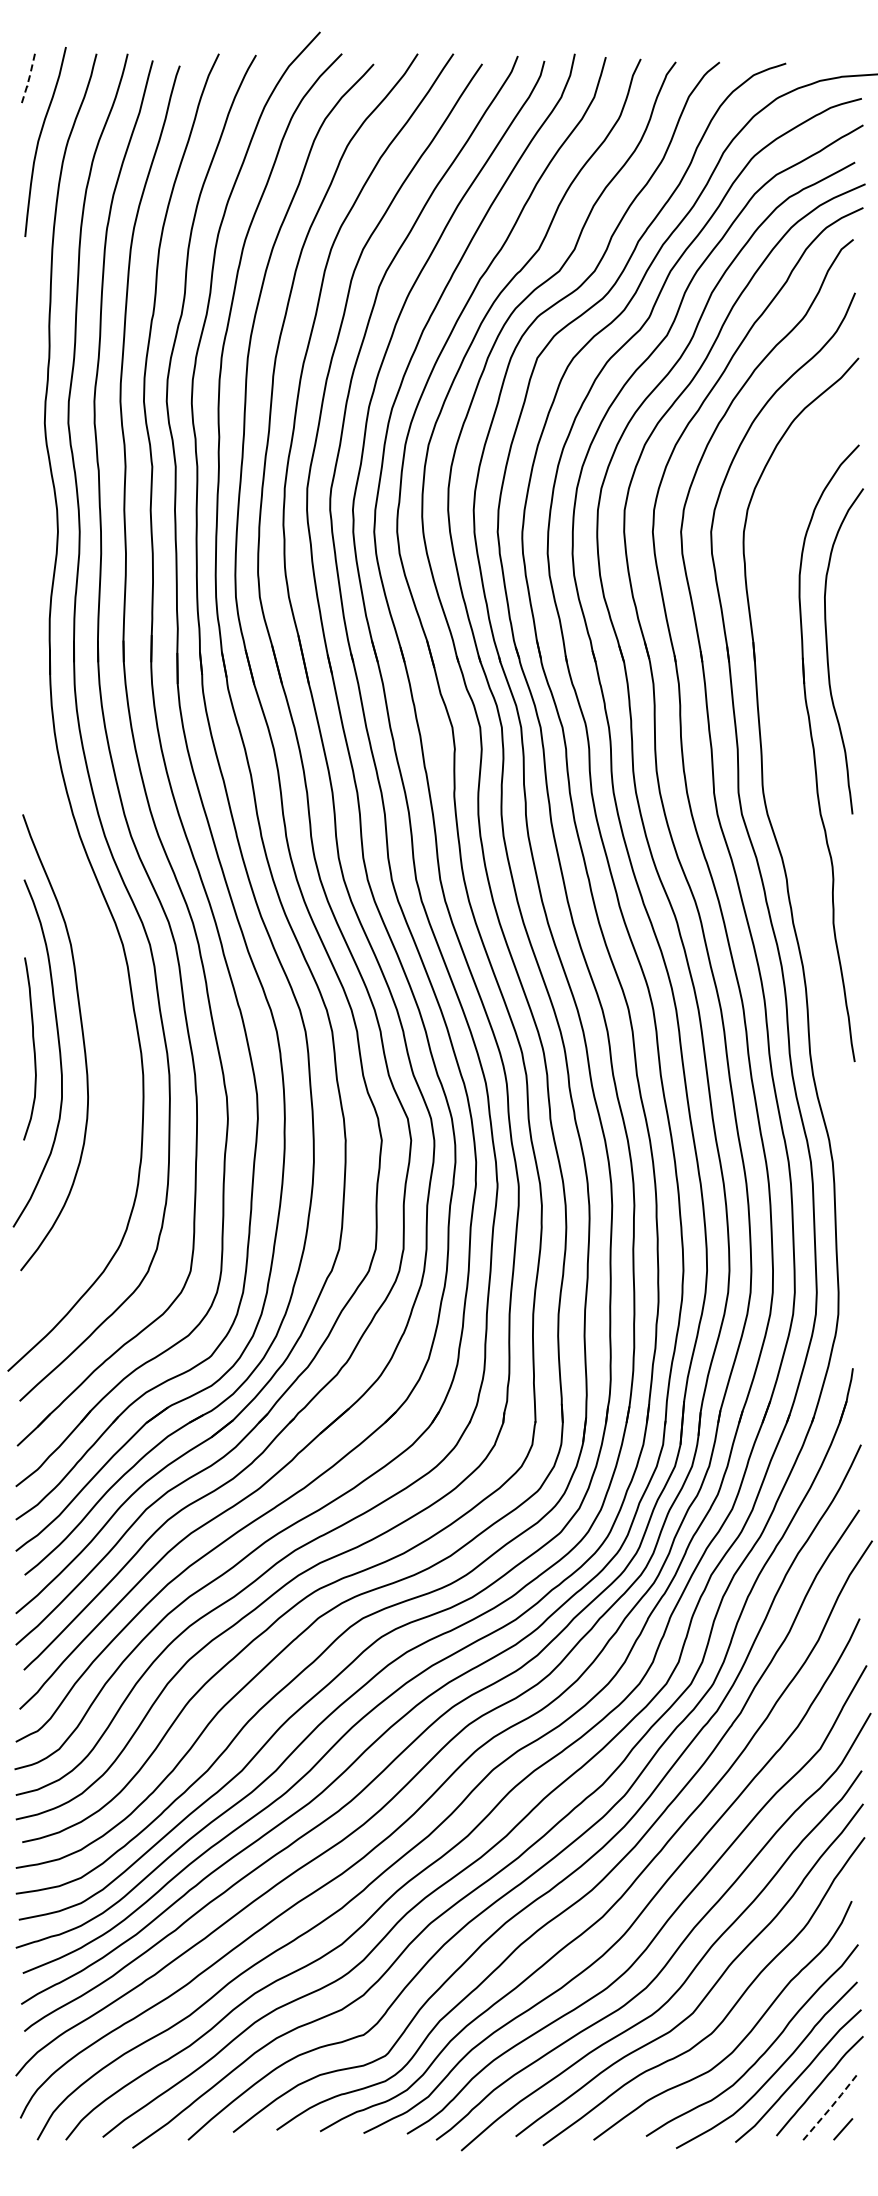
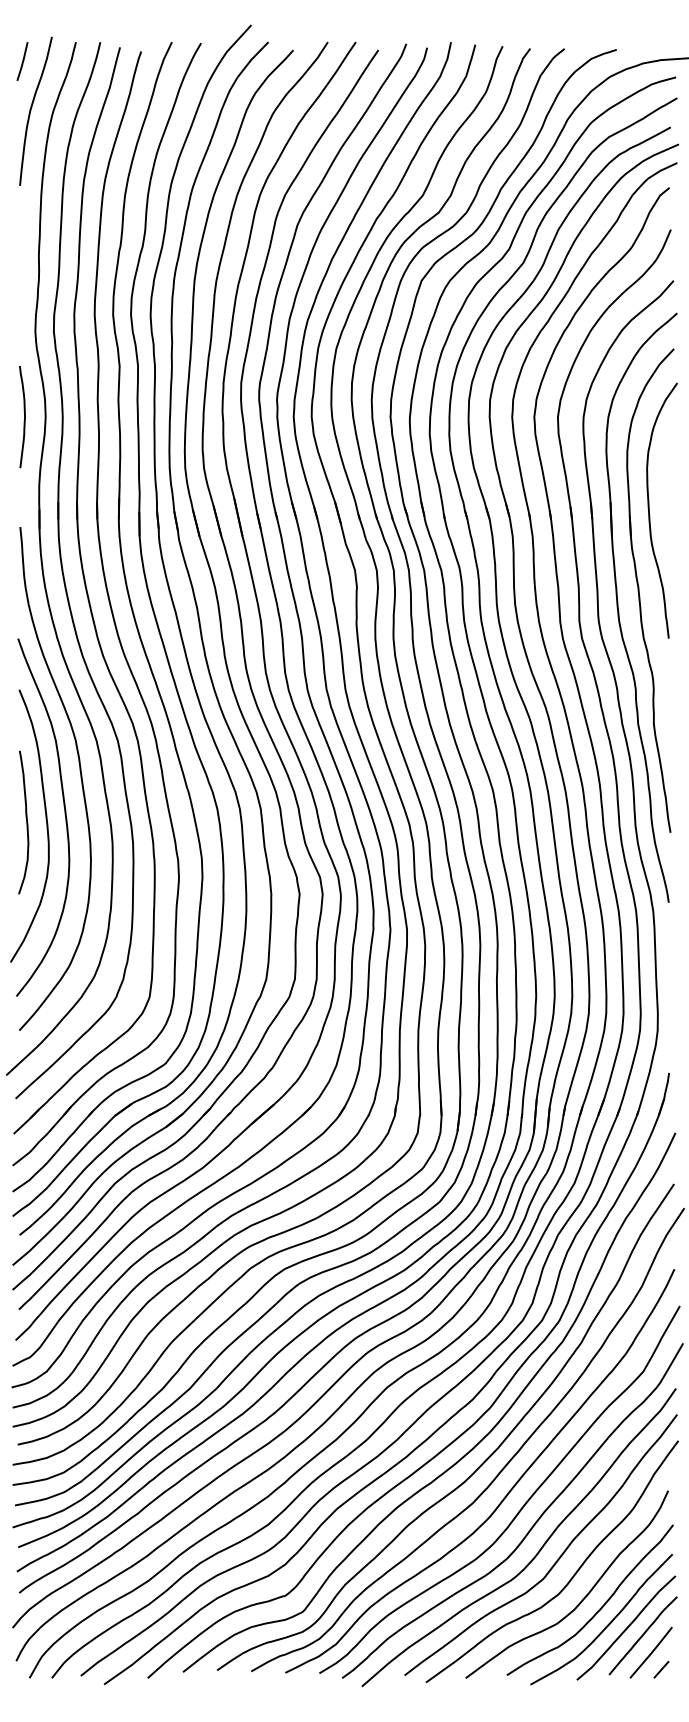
line: (28, 79) -> (22, 62), dashed -> solid
curve: (30, 531) -> (24, 416), added
part: (789, 781) -> (619, 612), added
curve: (102, 991) -> (80, 777), added
line: (830, 2107) -> (651, 1652), dashed -> solid

